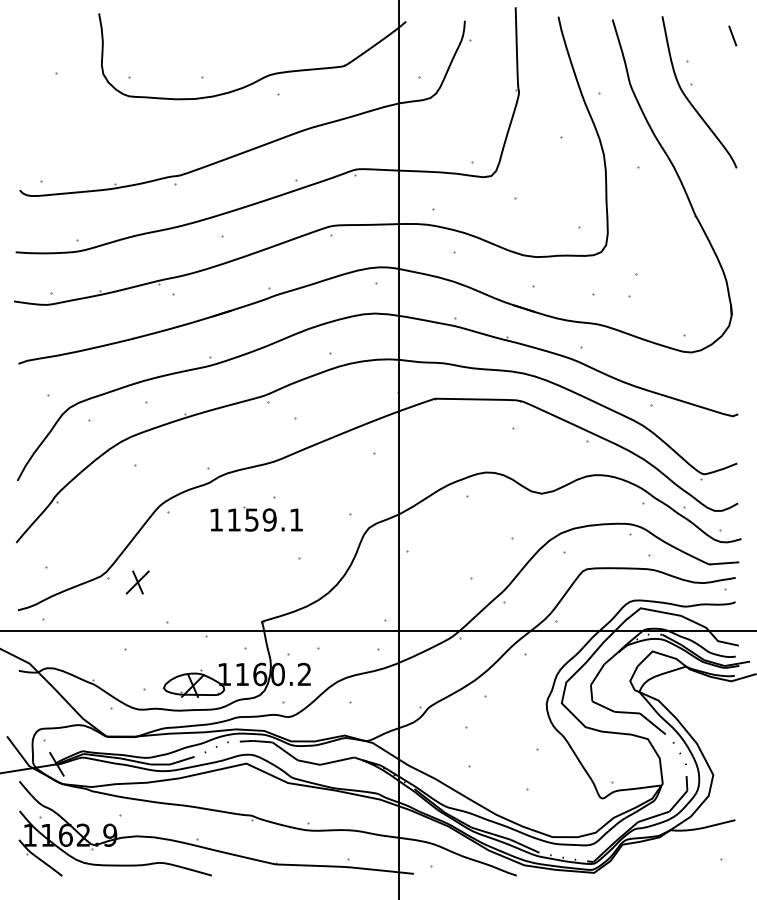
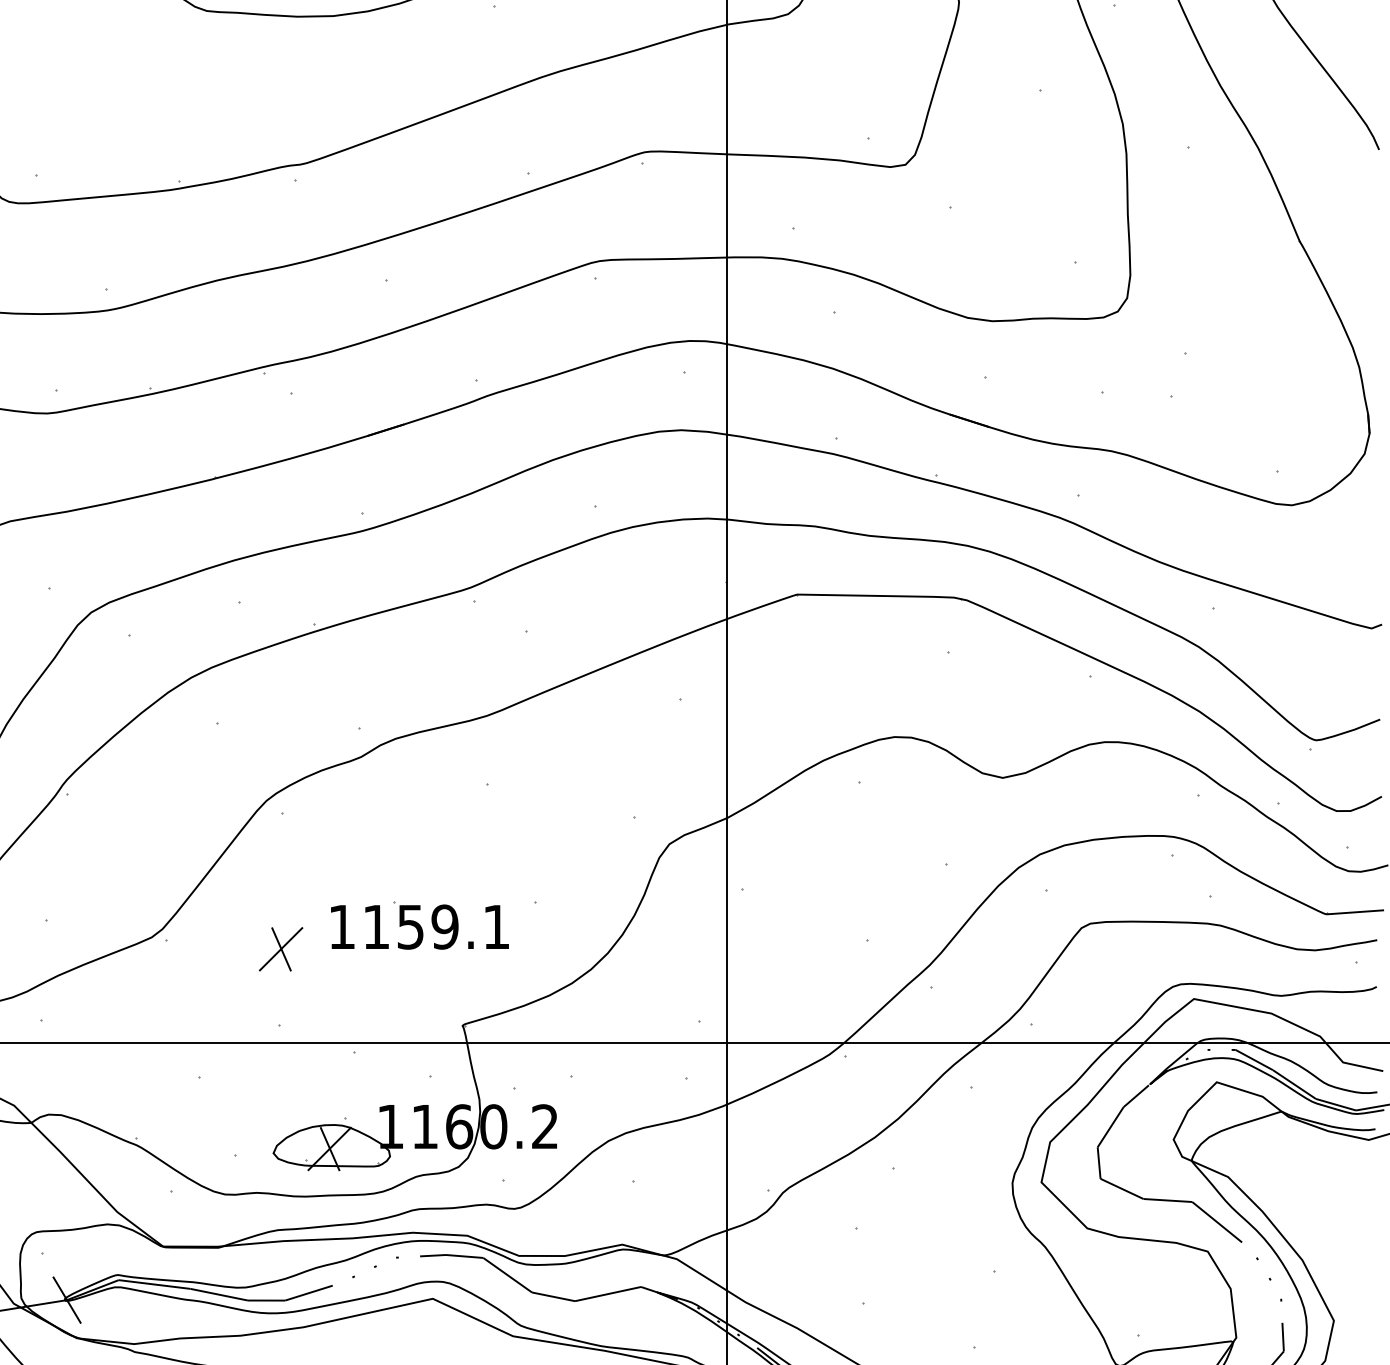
part: (256, 518) -> (419, 924), moved
part: (137, 582) -> (280, 949), moved

